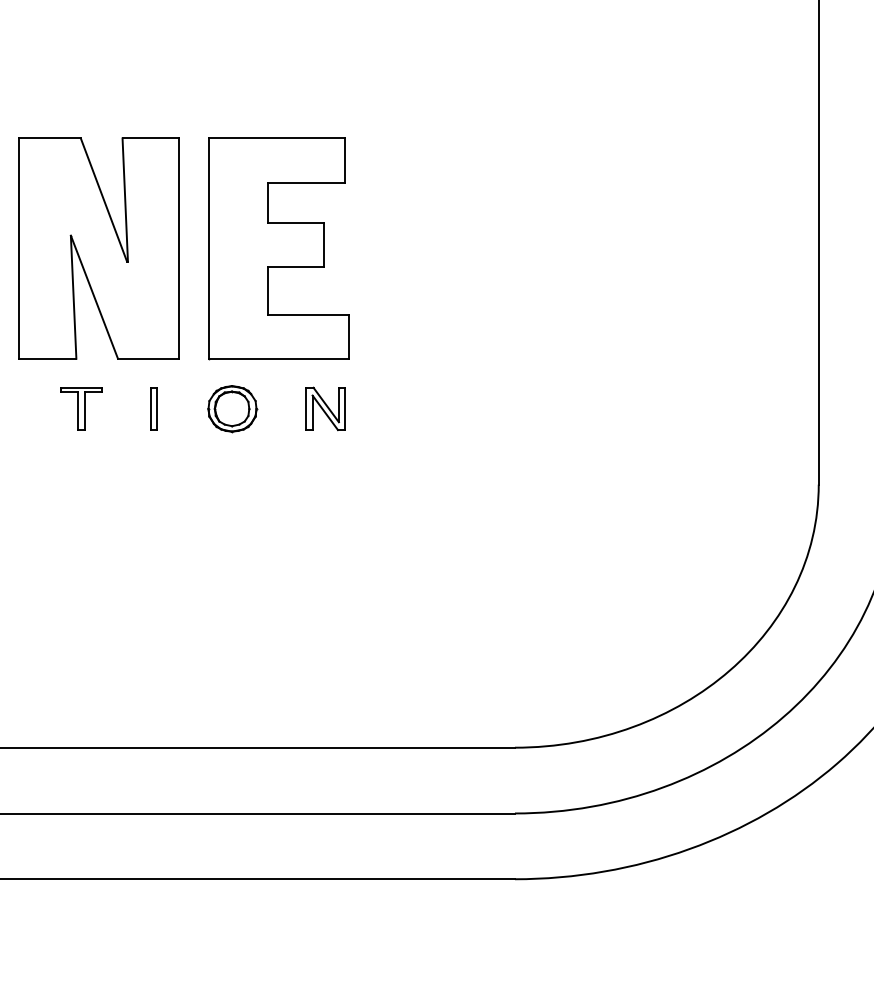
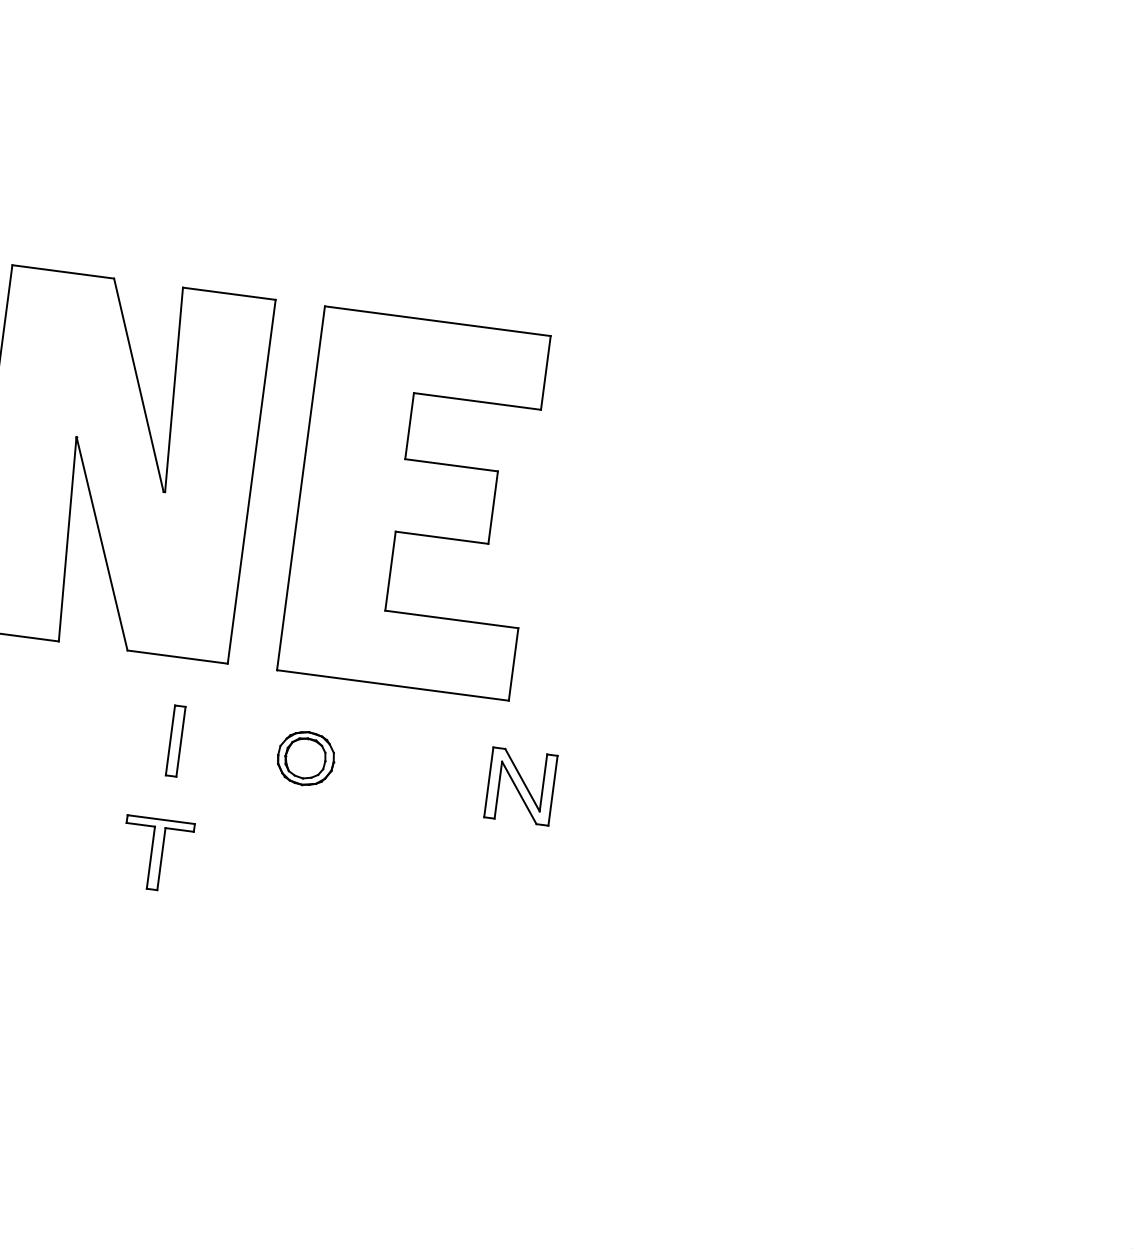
part: (81, 408) -> (157, 853), moved
part: (325, 408) -> (520, 785), moved
part: (232, 409) -> (305, 759), size x0.7

